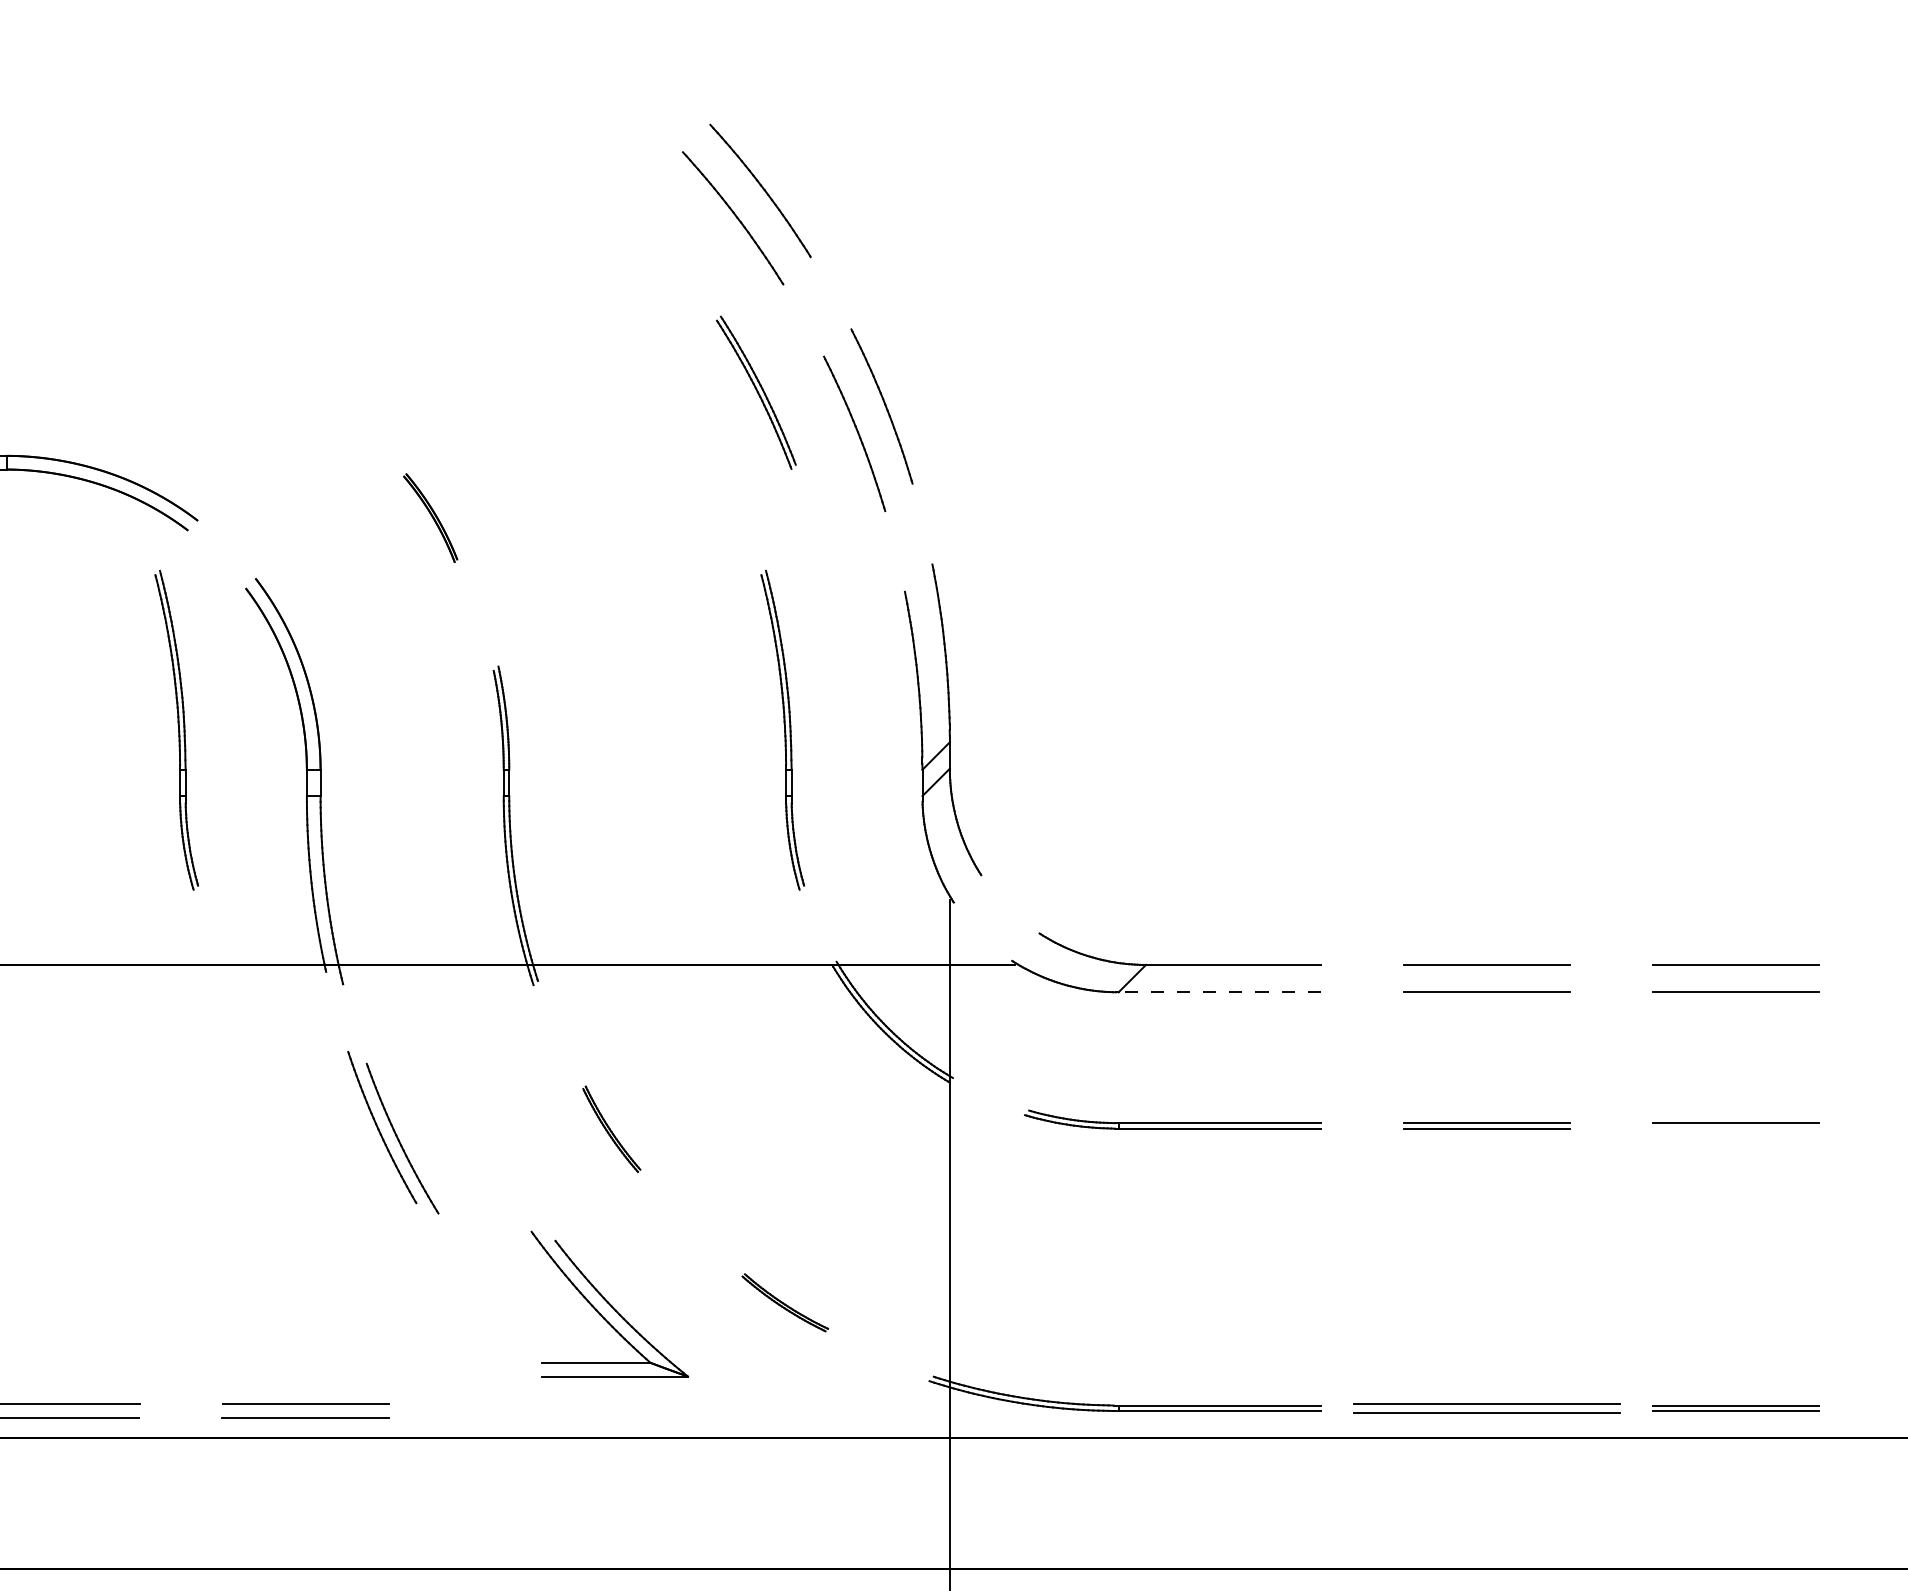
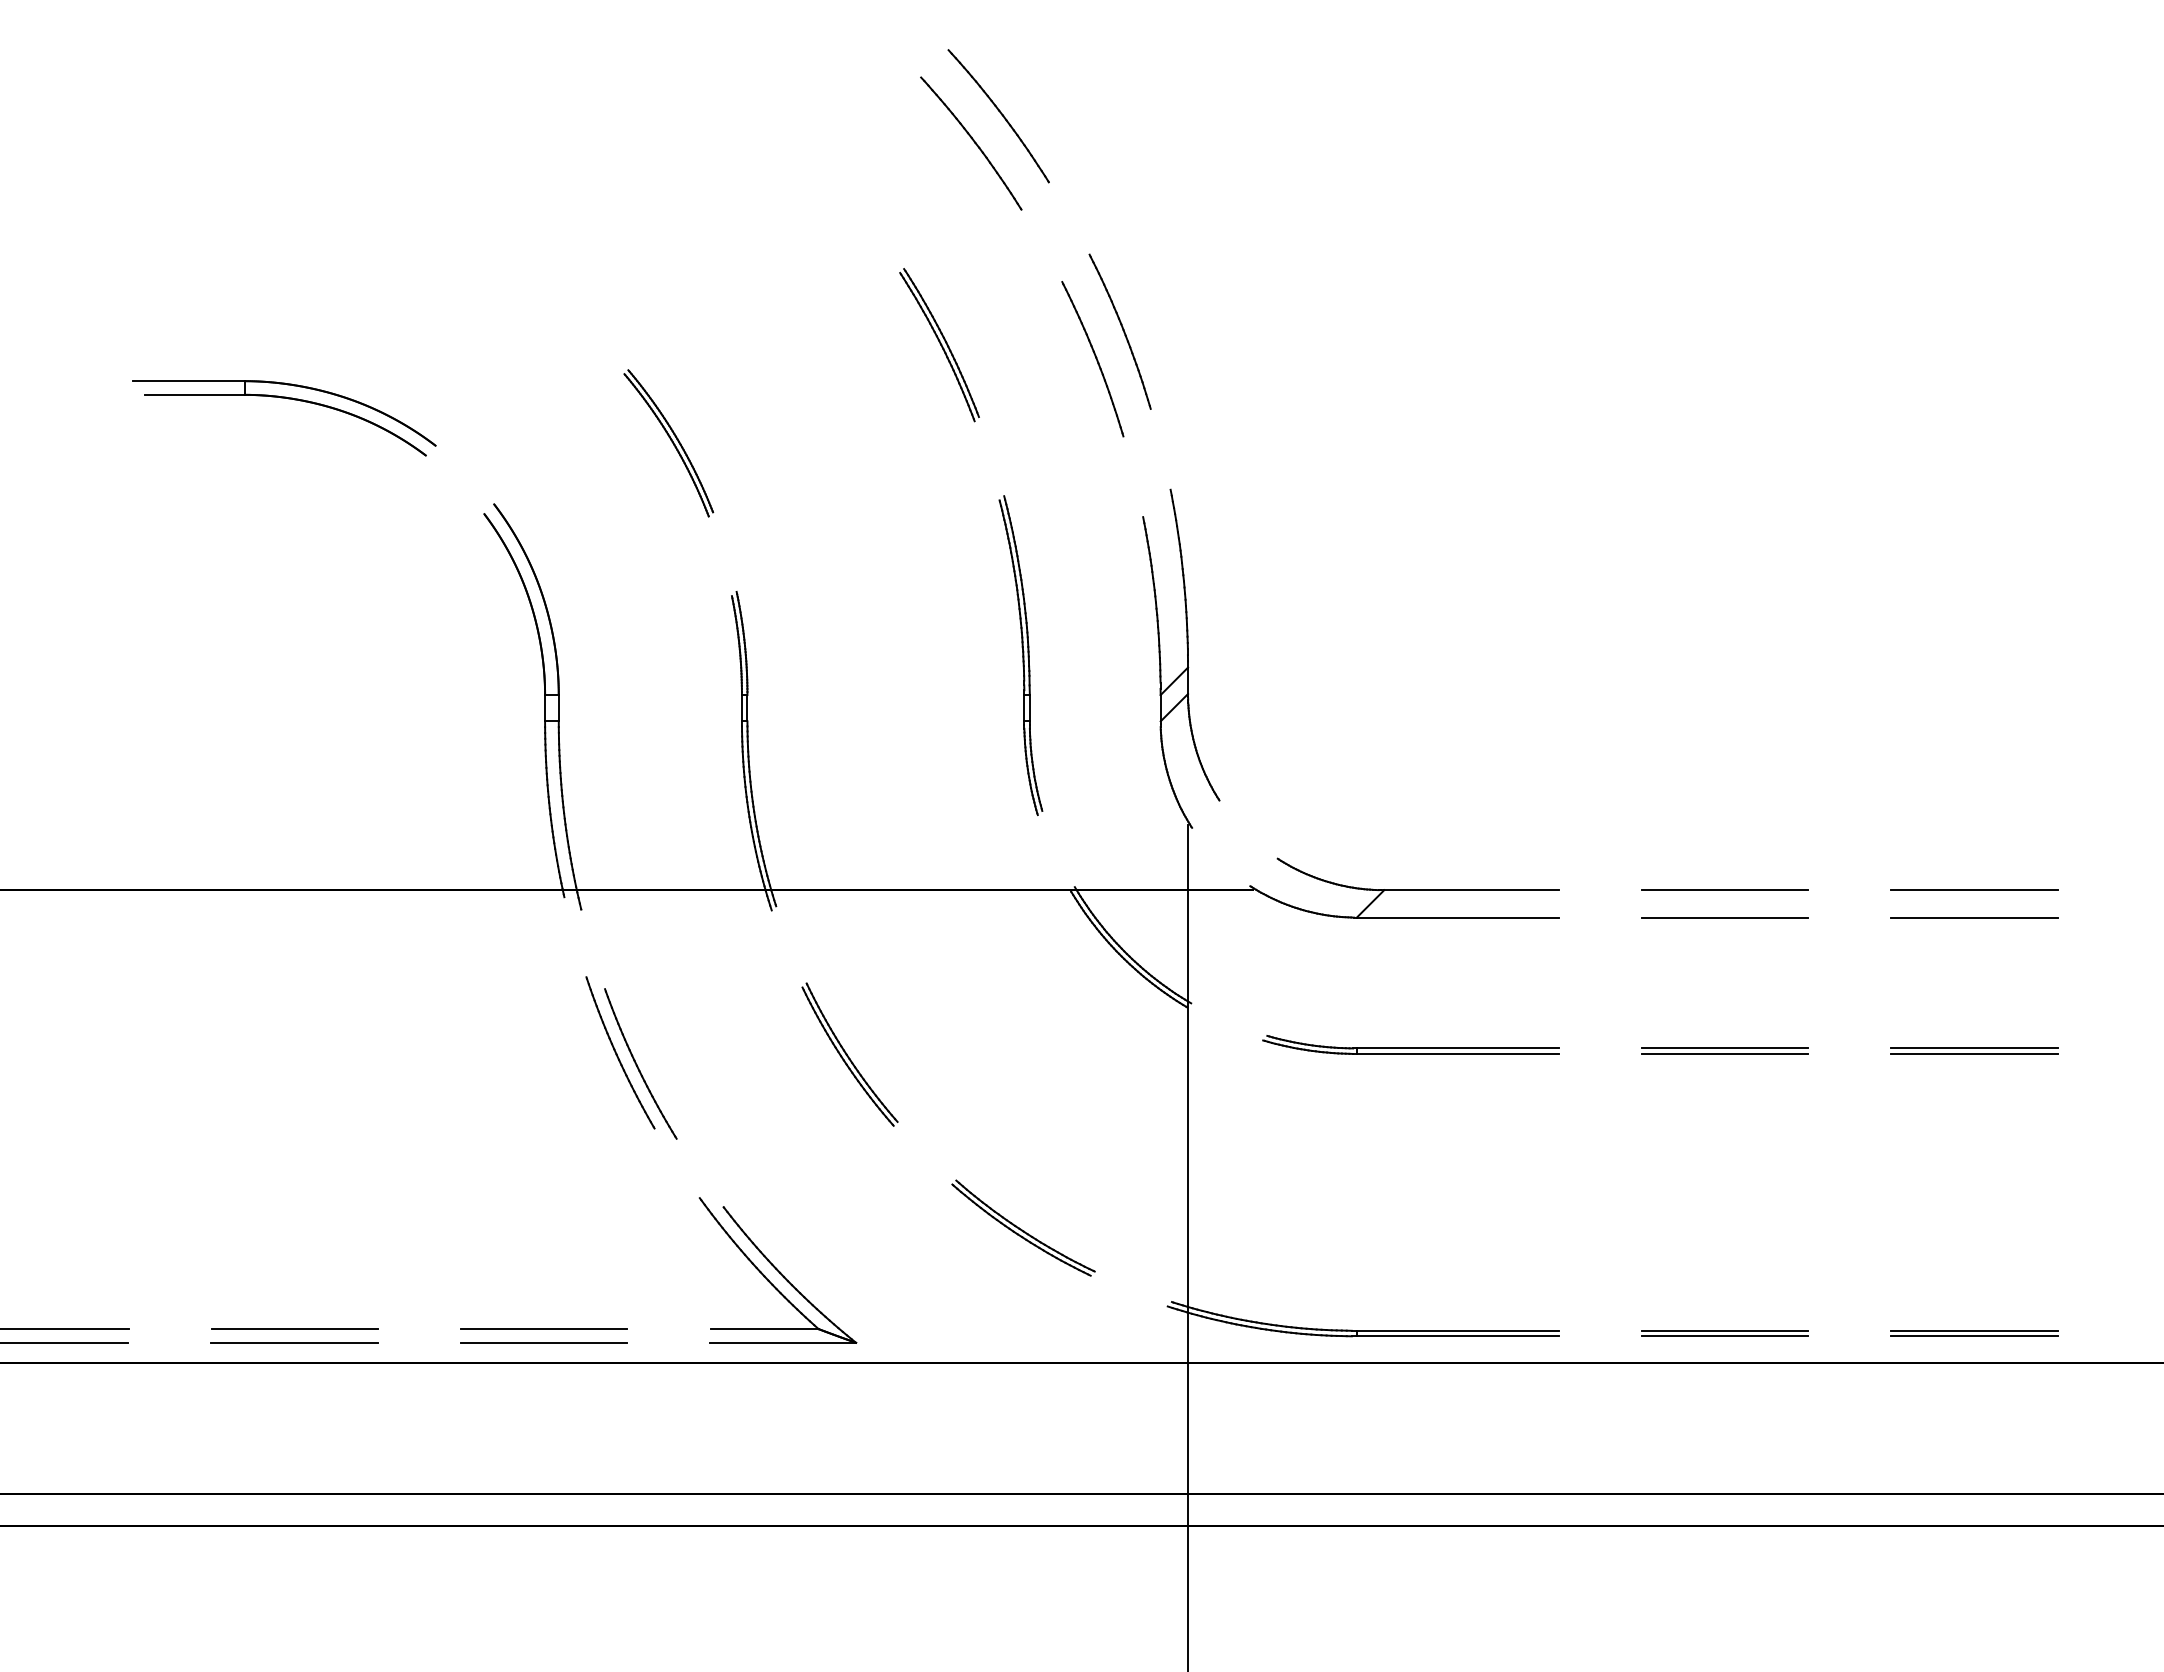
part: (756, 393) -> (939, 345), moved
part: (430, 518) -> (668, 443), size x1.67
part: (176, 730) -> (414, 655), removed
line: (1219, 992) -> (1457, 917), dashed -> solid
line: (1736, 1128) -> (1974, 1053), added
part: (611, 1129) -> (849, 1054), size x1.67
part: (785, 1302) -> (1023, 1227), size x1.67
part: (609, 1304) -> (777, 1270), moved
part: (1486, 1408) -> (1724, 1333), size x0.62

